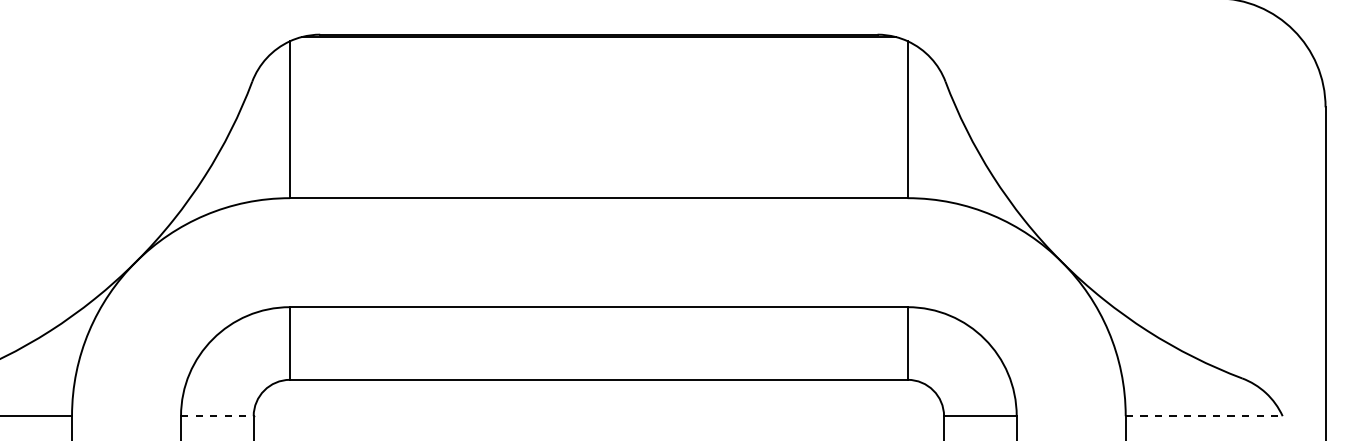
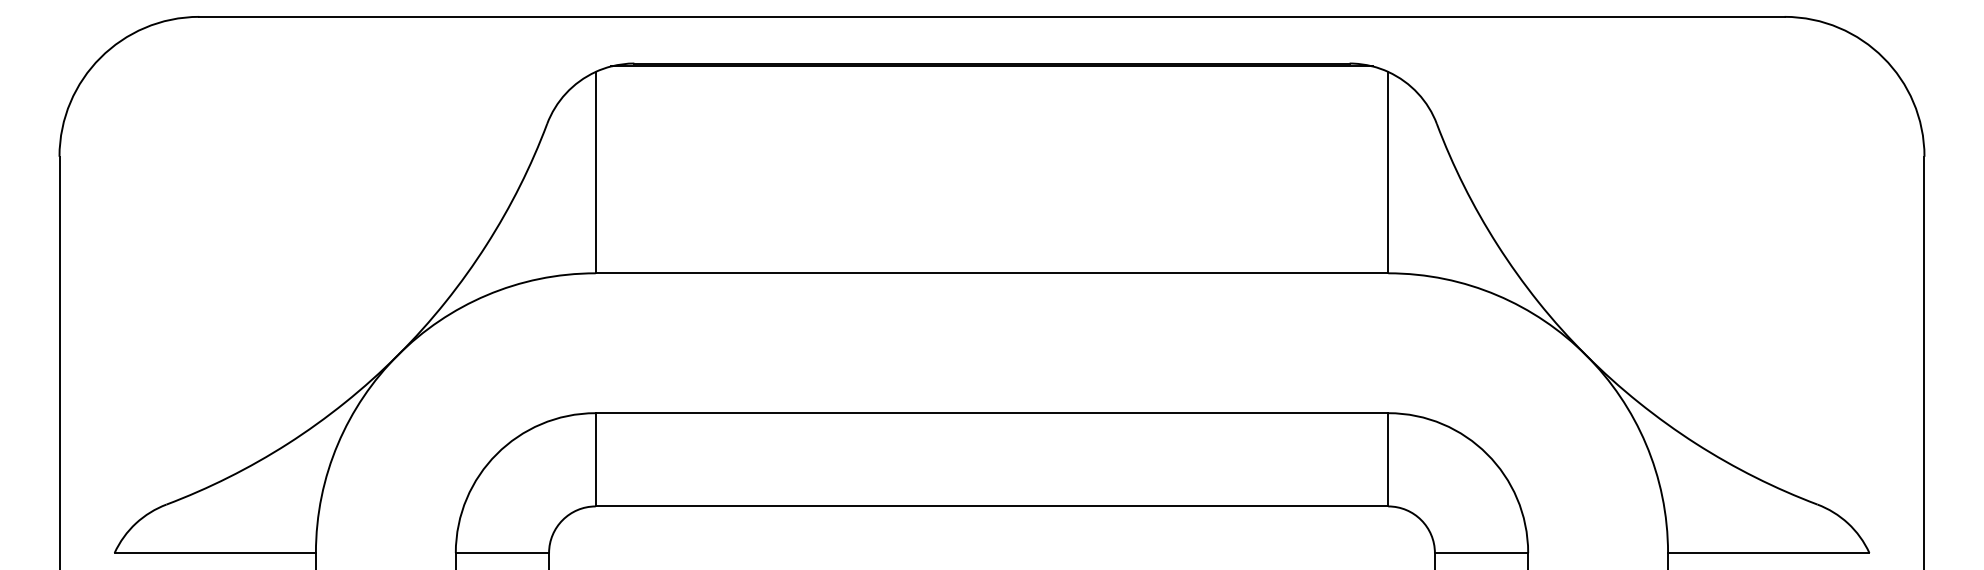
line: (217, 416) -> (502, 553), dashed -> solid
line: (1204, 416) -> (1768, 553), dashed -> solid

